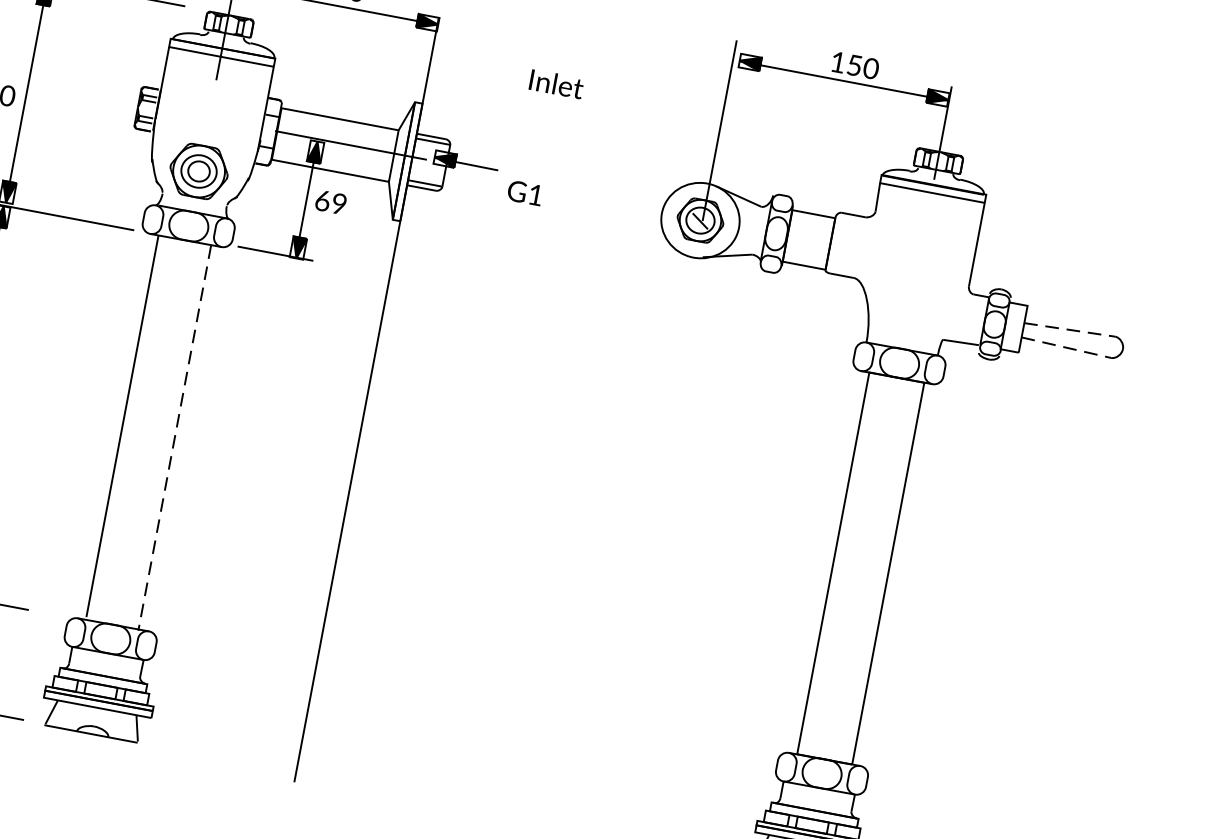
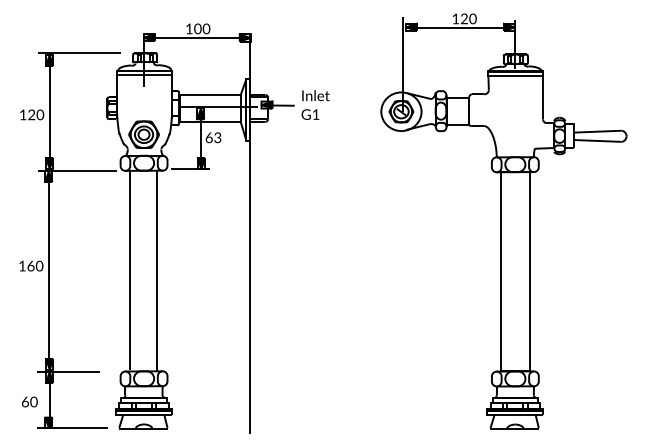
text: (853, 64) -> (463, 18), 150 -> 120
text: (555, 83) -> (315, 95), moved
text: (338, 205) -> (217, 138), 69 -> 63
line: (1068, 329) -> (597, 131), dashed -> solid
line: (1065, 346) -> (597, 140), dashed -> solid
line: (175, 438) -> (157, 271), dashed -> solid

